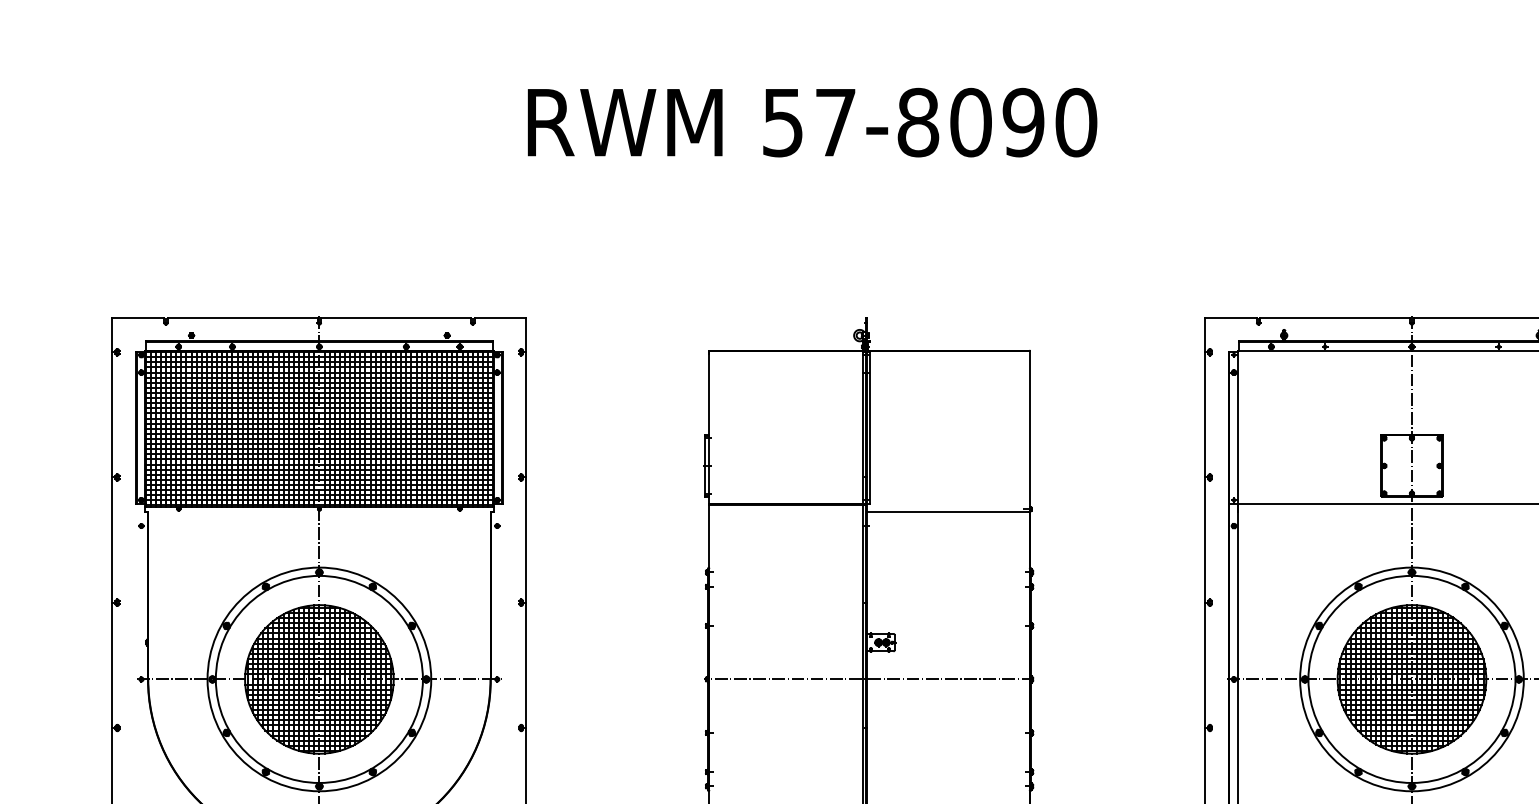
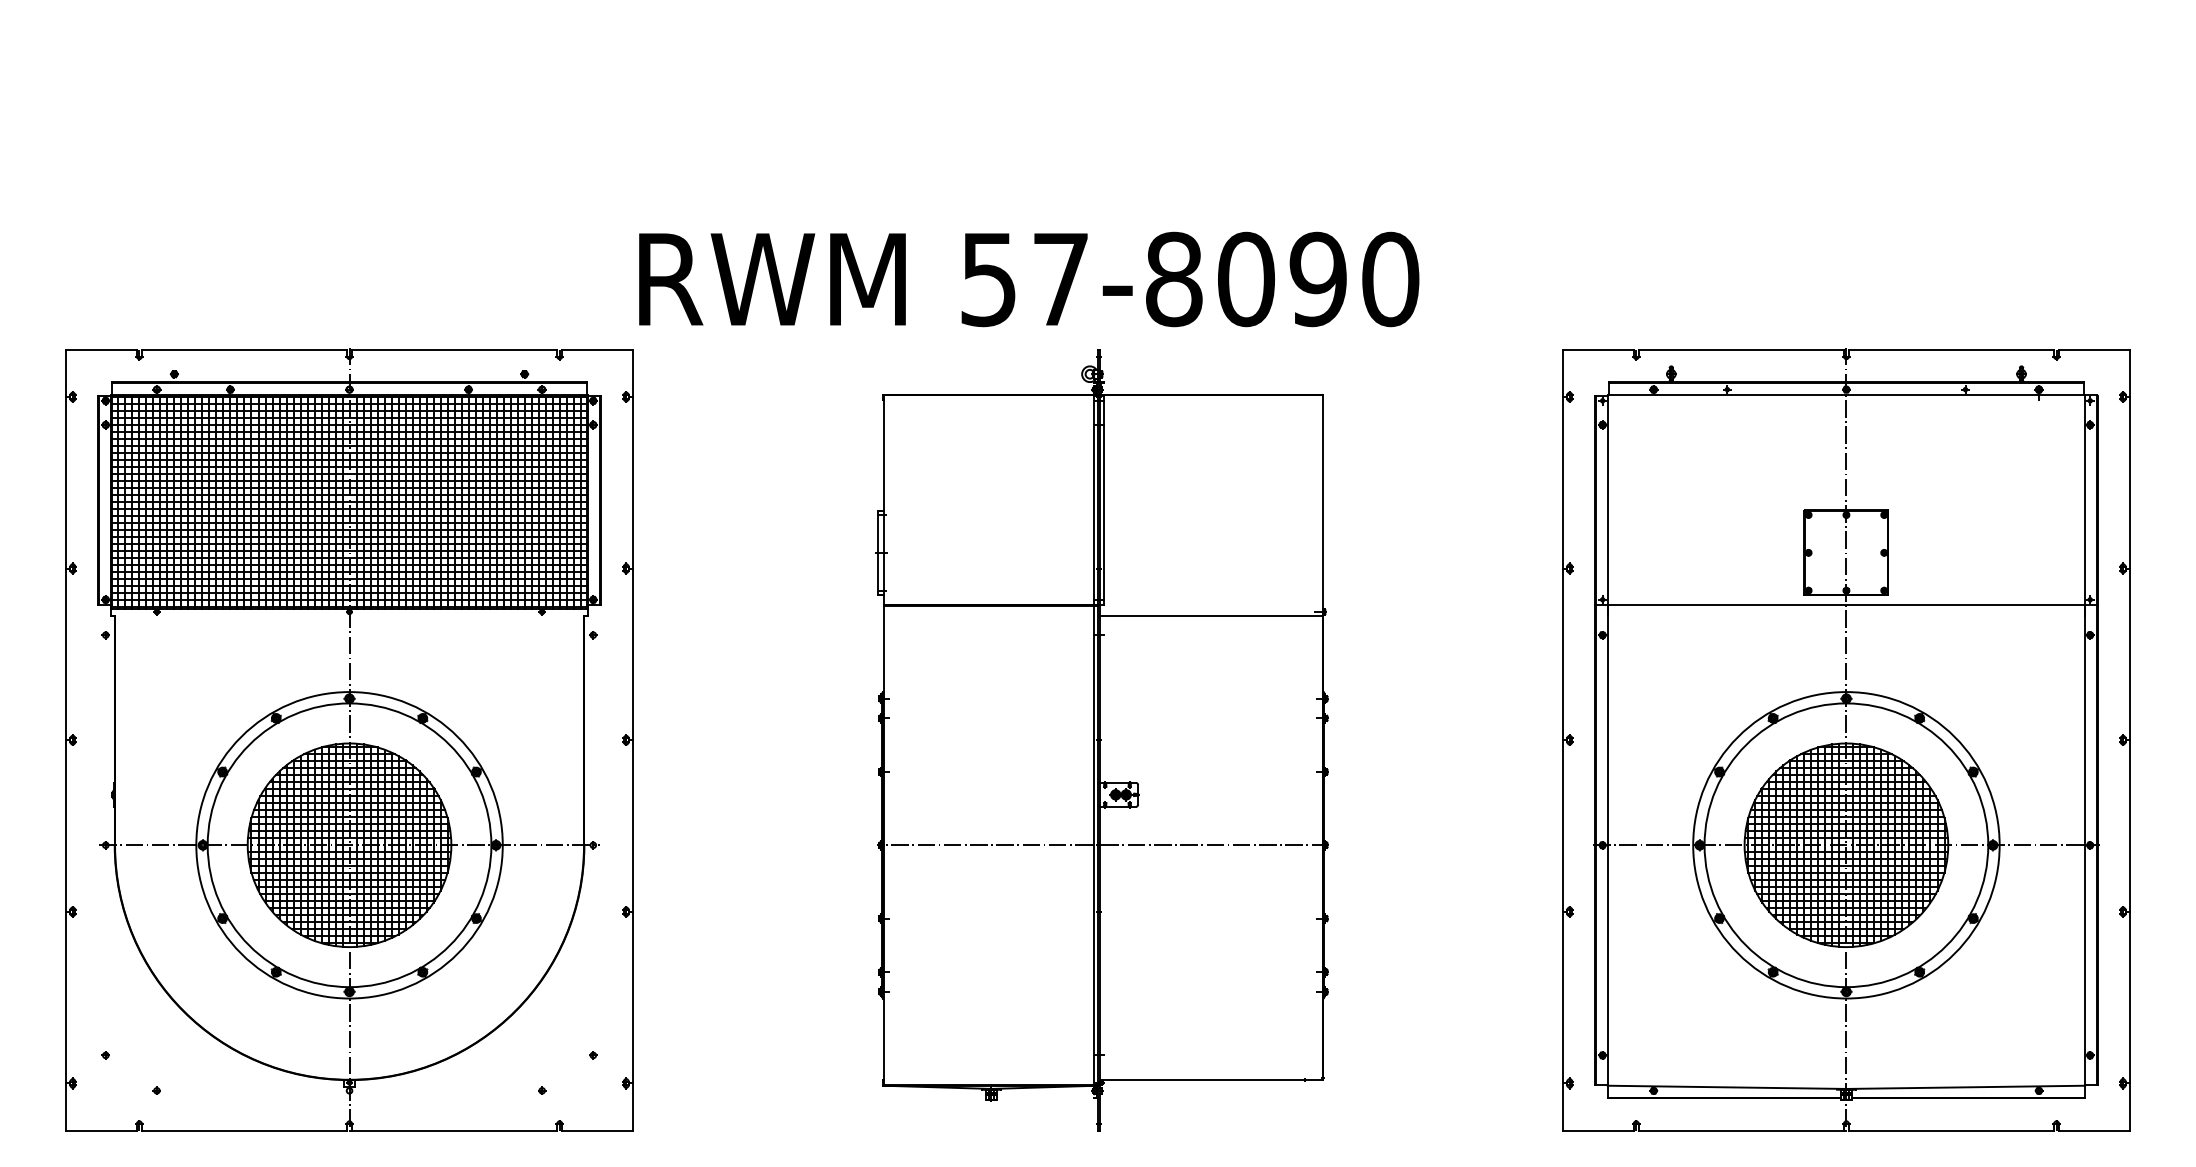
text: (812, 122) -> (1029, 279), moved

